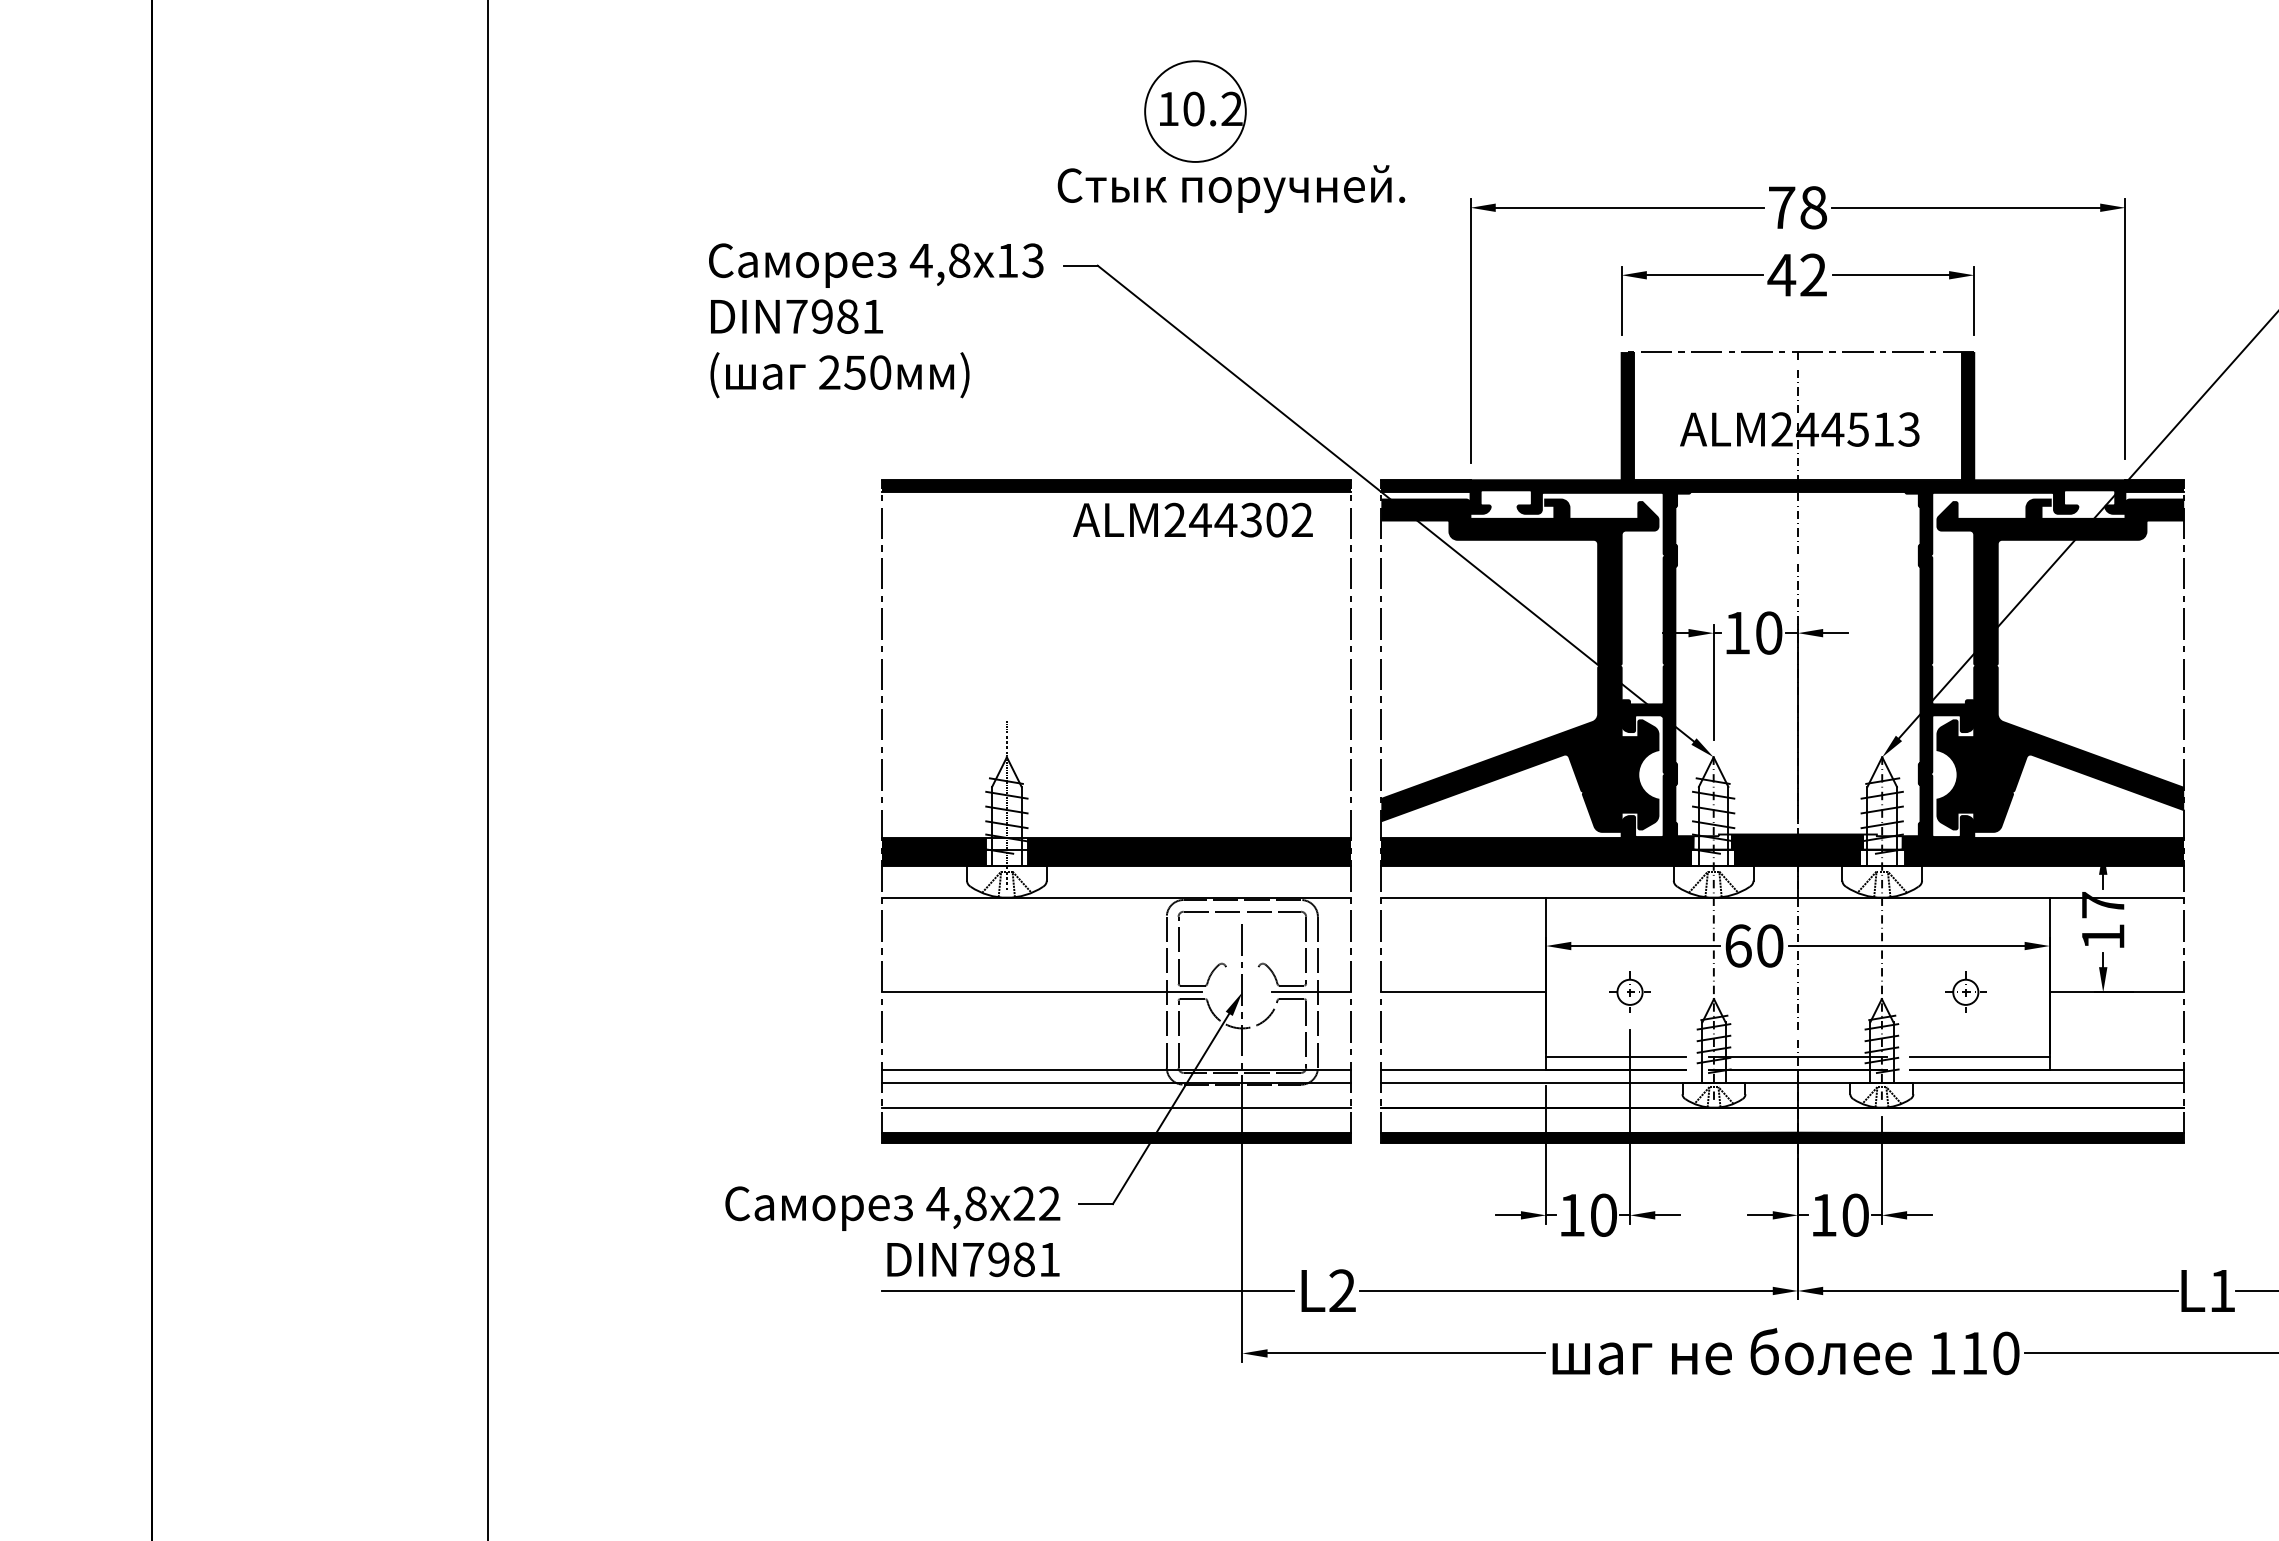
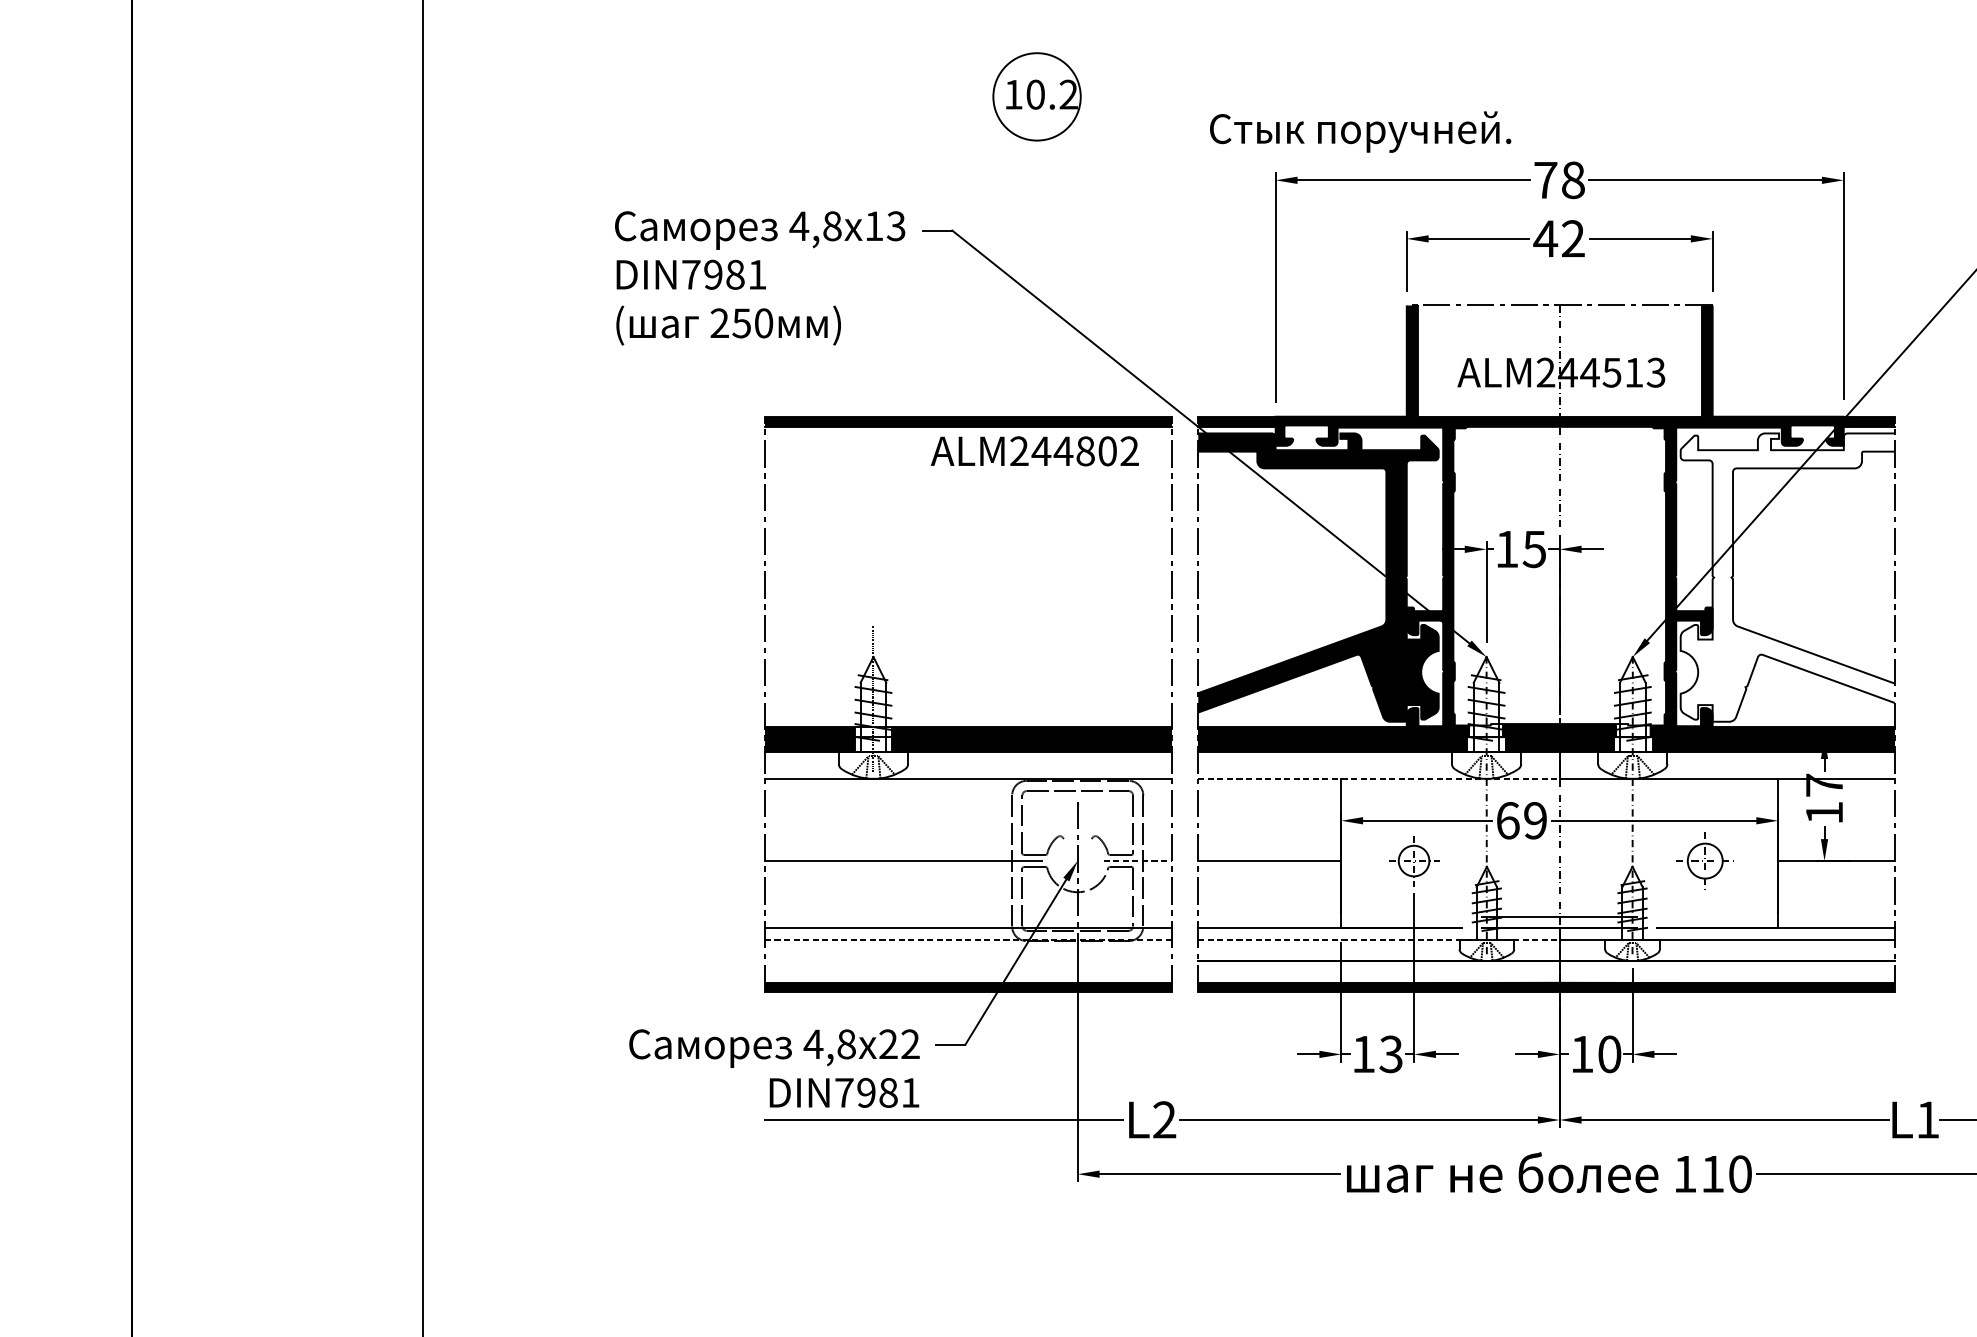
text: (1231, 189) -> (1360, 132), moved
text: (1251, 519) -> (1085, 450), ALM244302 -> ALM244802
text: (1768, 632) -> (1534, 548), 10 -> 15
fill: (2060, 665) -> (1787, 577), removed
line: (1590, 898) -> (1379, 779), solid -> dashed
text: (1770, 945) -> (1535, 820), 60 -> 69
part: (1629, 991) -> (1413, 860), size x1.4
part: (1965, 991) -> (1705, 860), size x1.6
line: (1311, 992) -> (1137, 861), solid -> dashed
line: (1615, 1056) -> (1401, 916), removed
line: (1979, 1056) -> (1717, 916), removed
line: (1116, 1083) -> (968, 940), solid -> dashed
line: (1590, 1083) -> (1379, 940), solid -> dashed
line: (1116, 1108) -> (968, 961), removed
text: (1603, 1214) -> (1391, 1053), 10 -> 13

